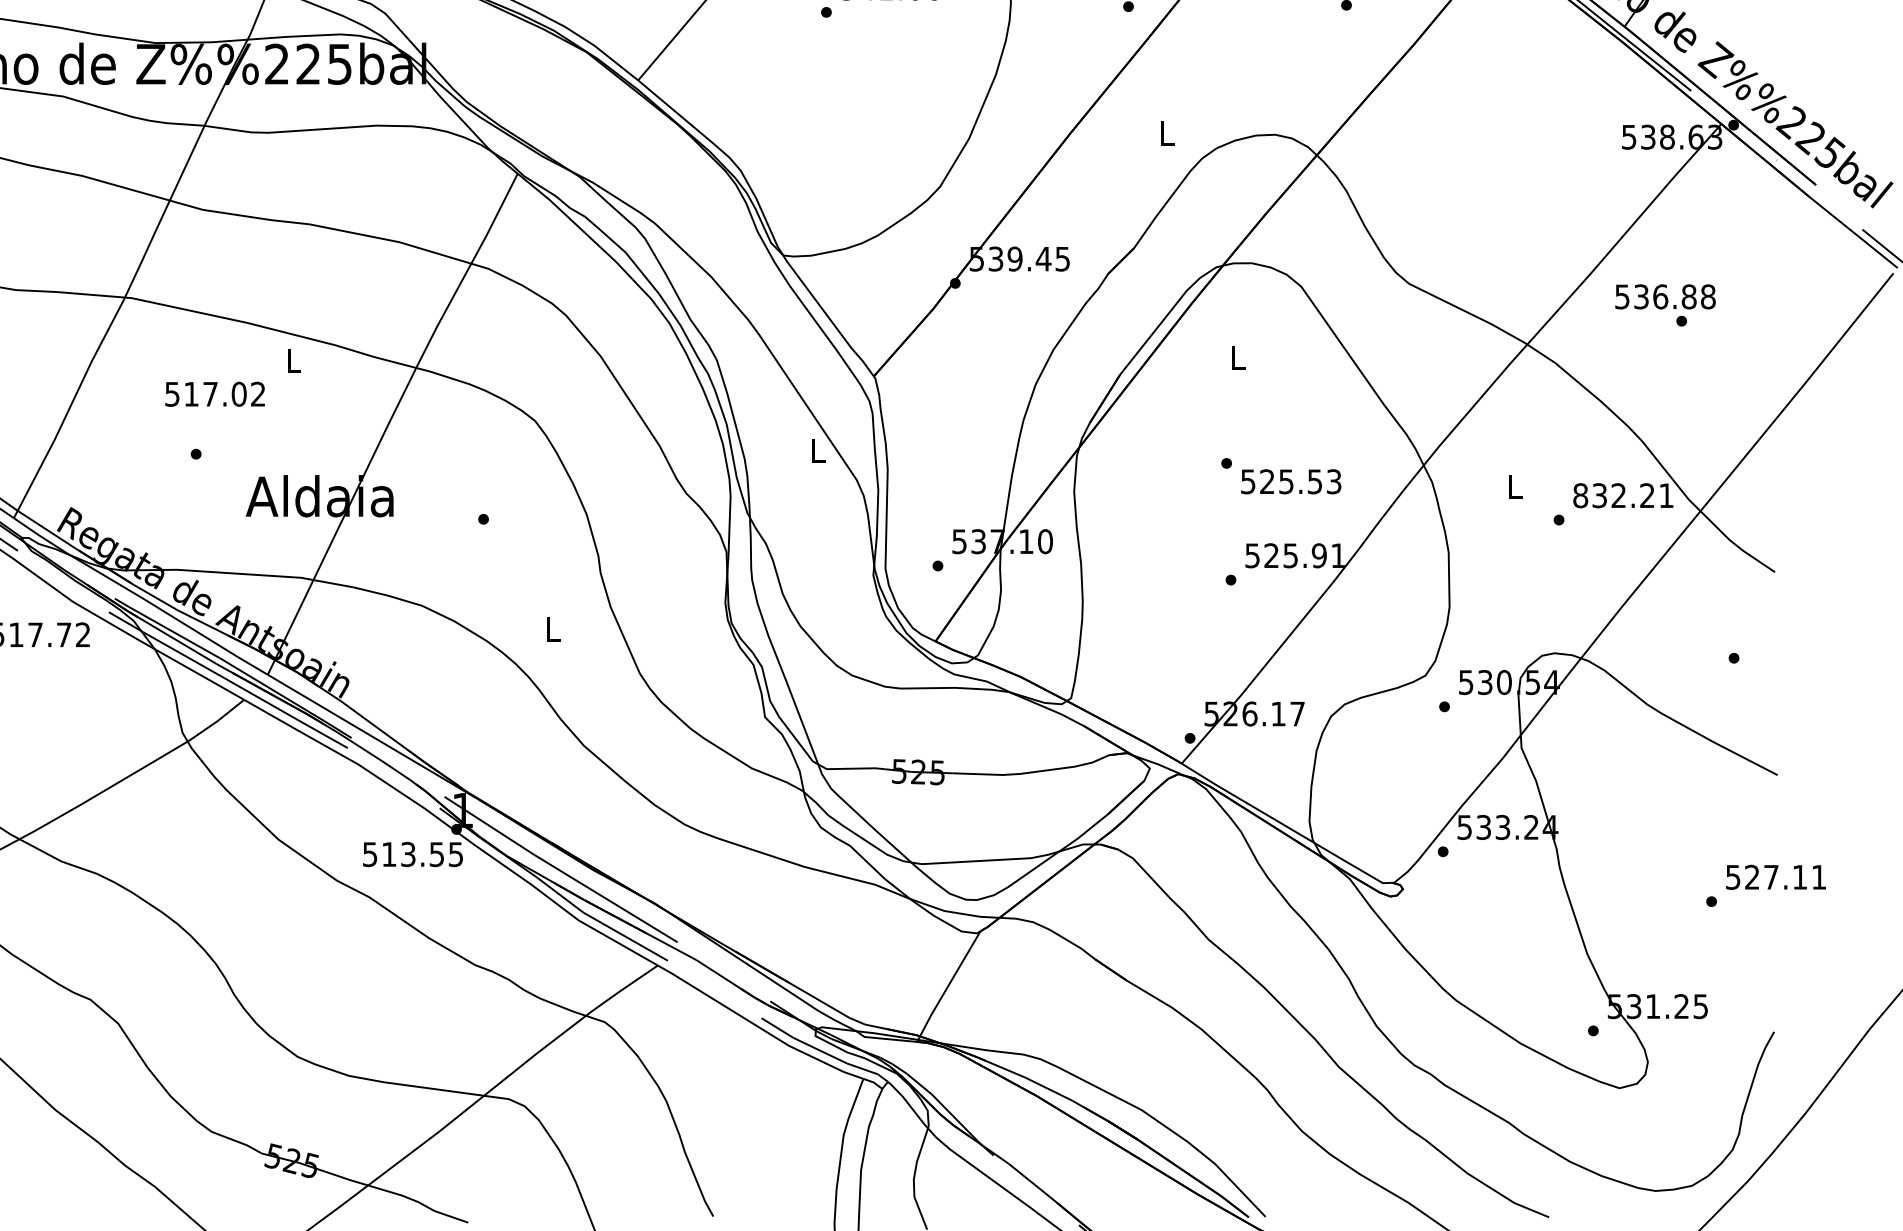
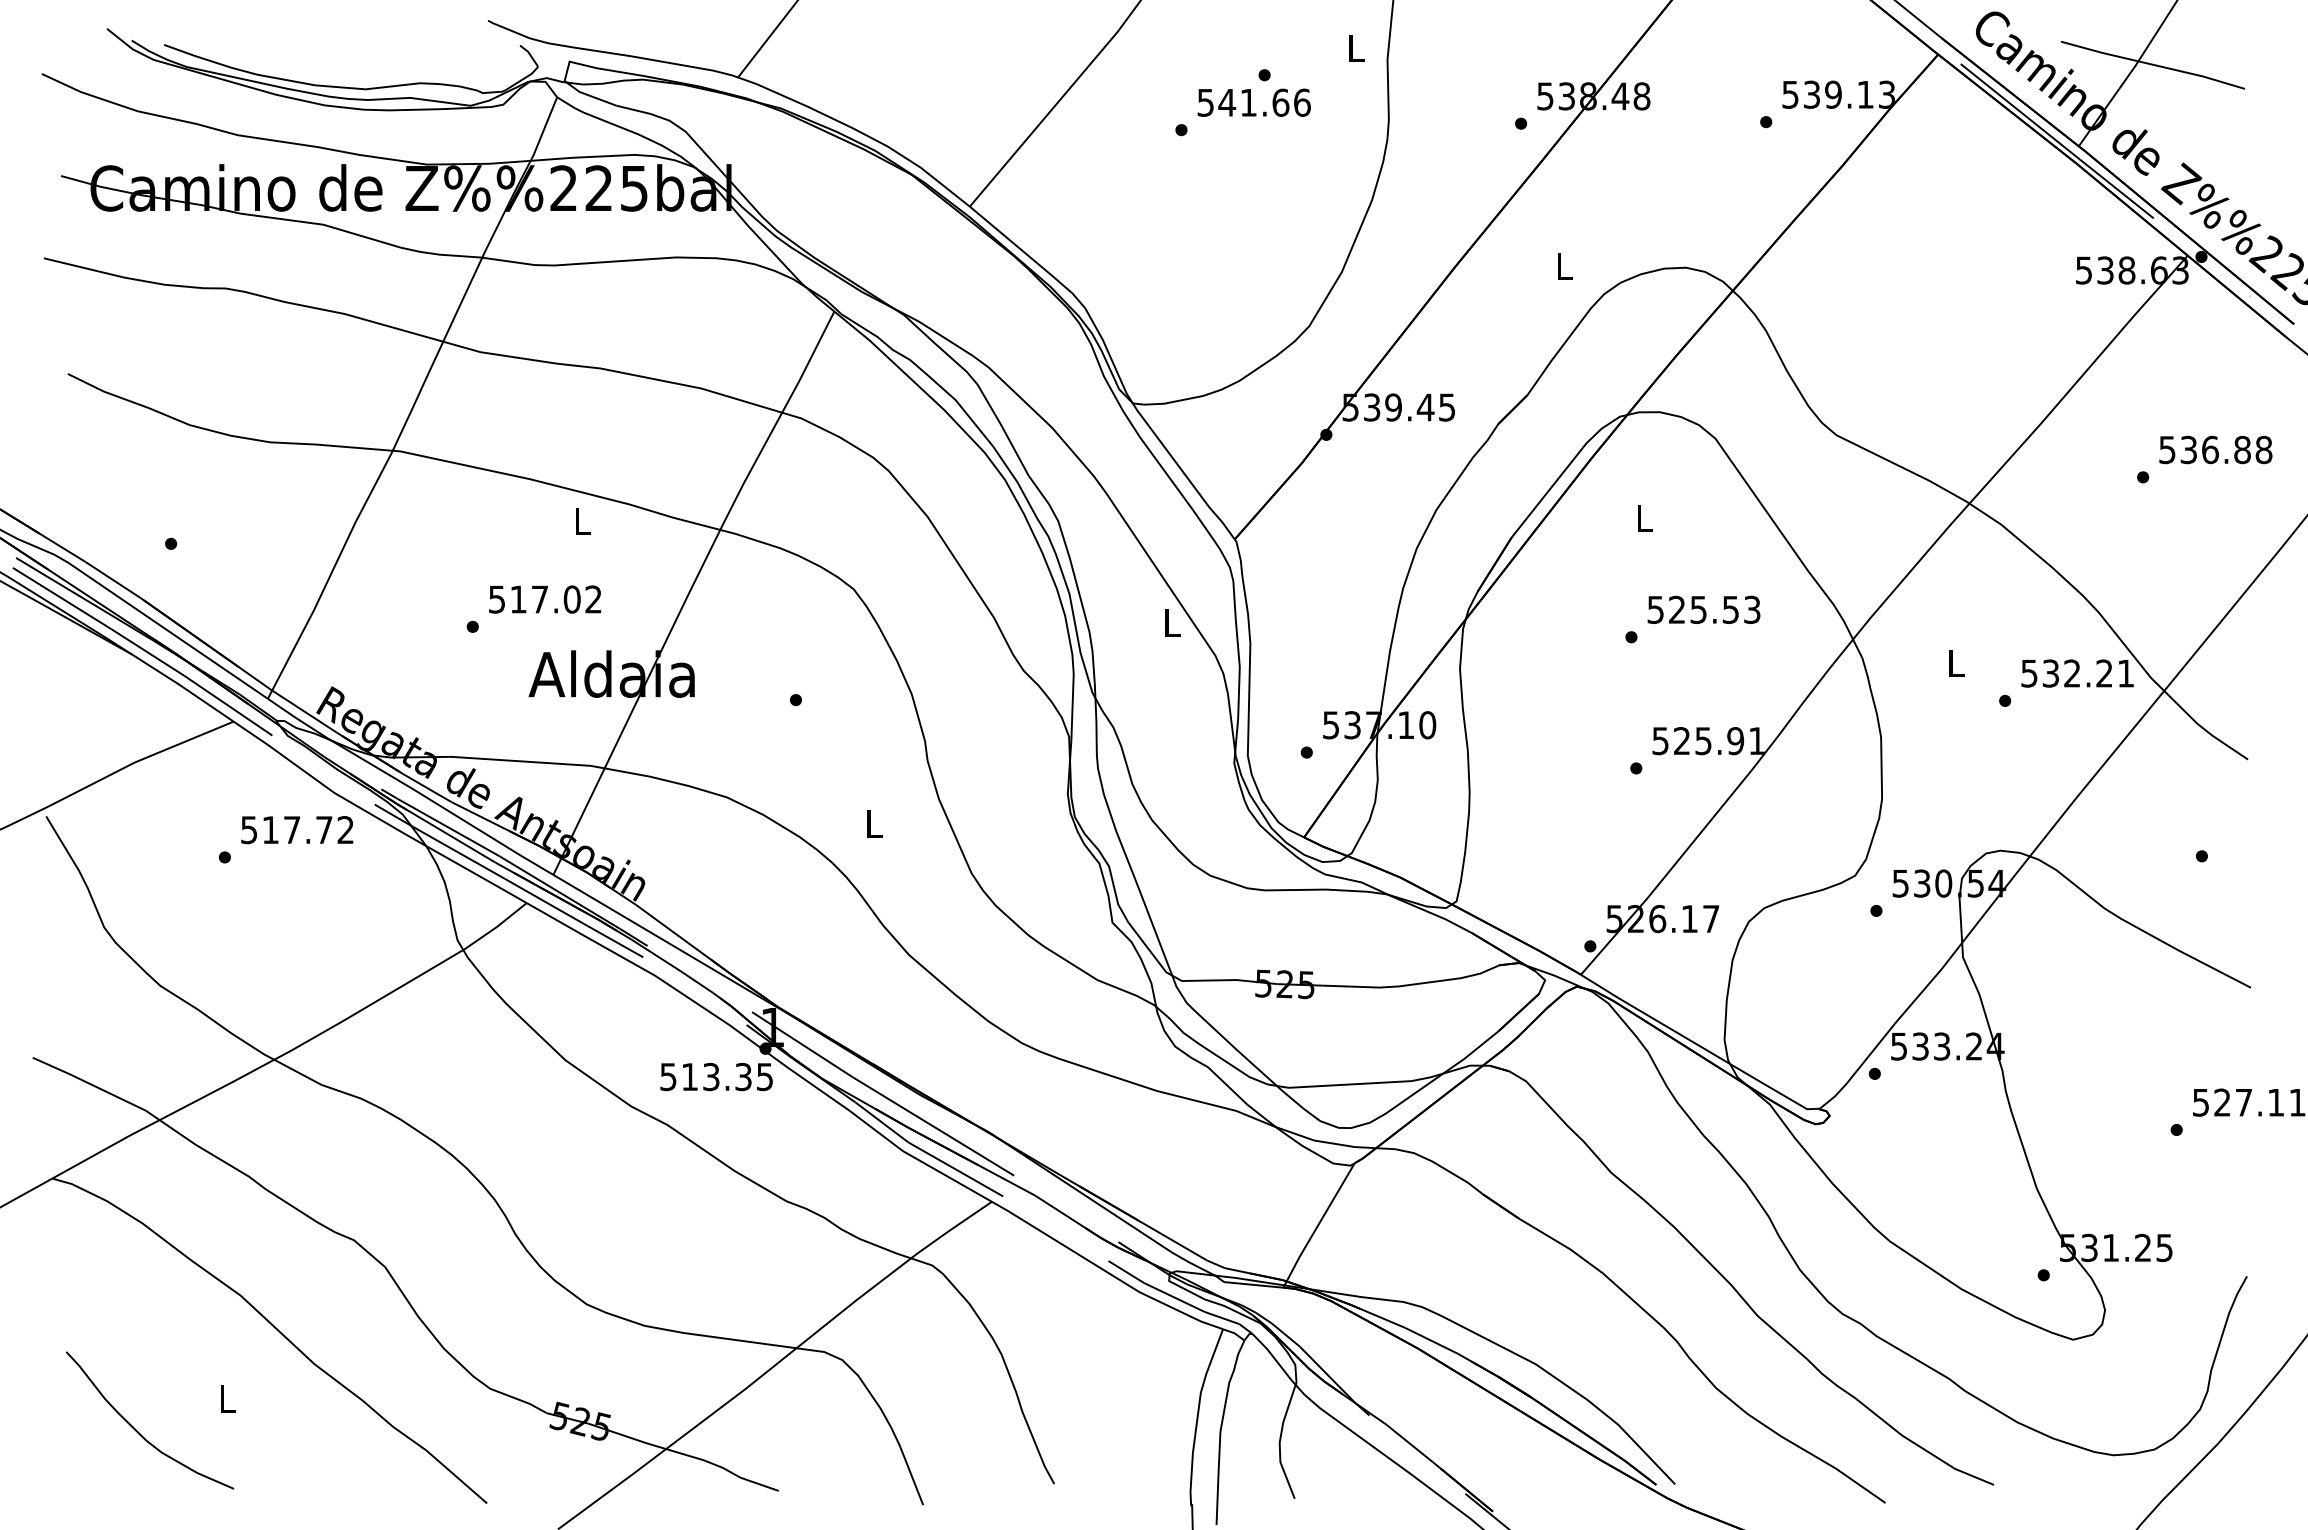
text: (1665, 296) -> (2215, 449), moved
text: (215, 394) -> (545, 599), moved
text: (1290, 481) -> (1703, 609), moved
text: (1580, 495) -> (2029, 673), 832.21 -> 532.21
text: (436, 854) -> (743, 1076), 513.55 -> 513.35

